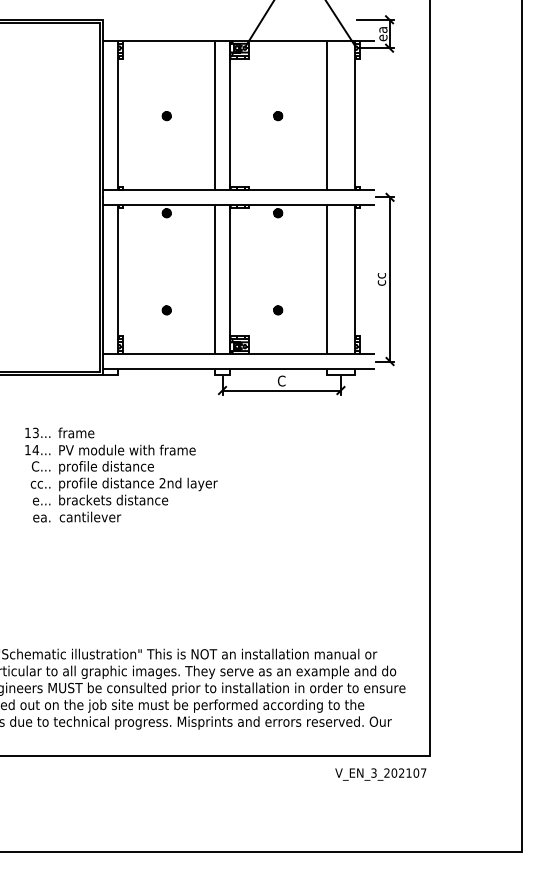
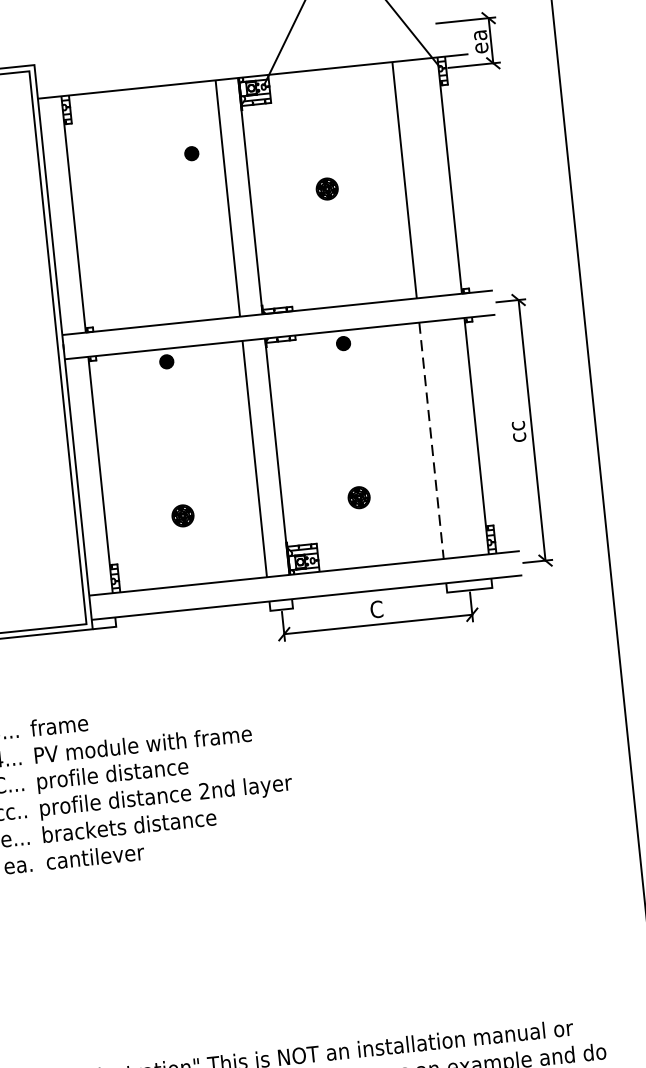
part: (166, 116) -> (191, 154), moved
part: (278, 116) -> (328, 189), size x1.6
line: (326, 280) -> (431, 442), solid -> dashed
part: (166, 310) -> (182, 516), size x1.6
part: (278, 310) -> (360, 497), size x1.6

